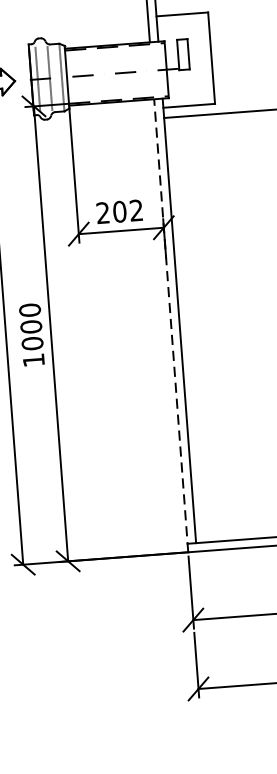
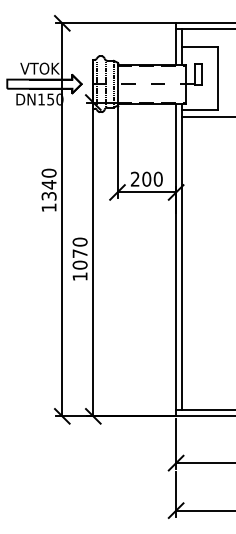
text: (135, 209) -> (157, 178), 202 -> 200
line: (171, 324) -> (176, 259), dashed -> solid
text: (30, 326) -> (79, 253), 1000 -> 1070

